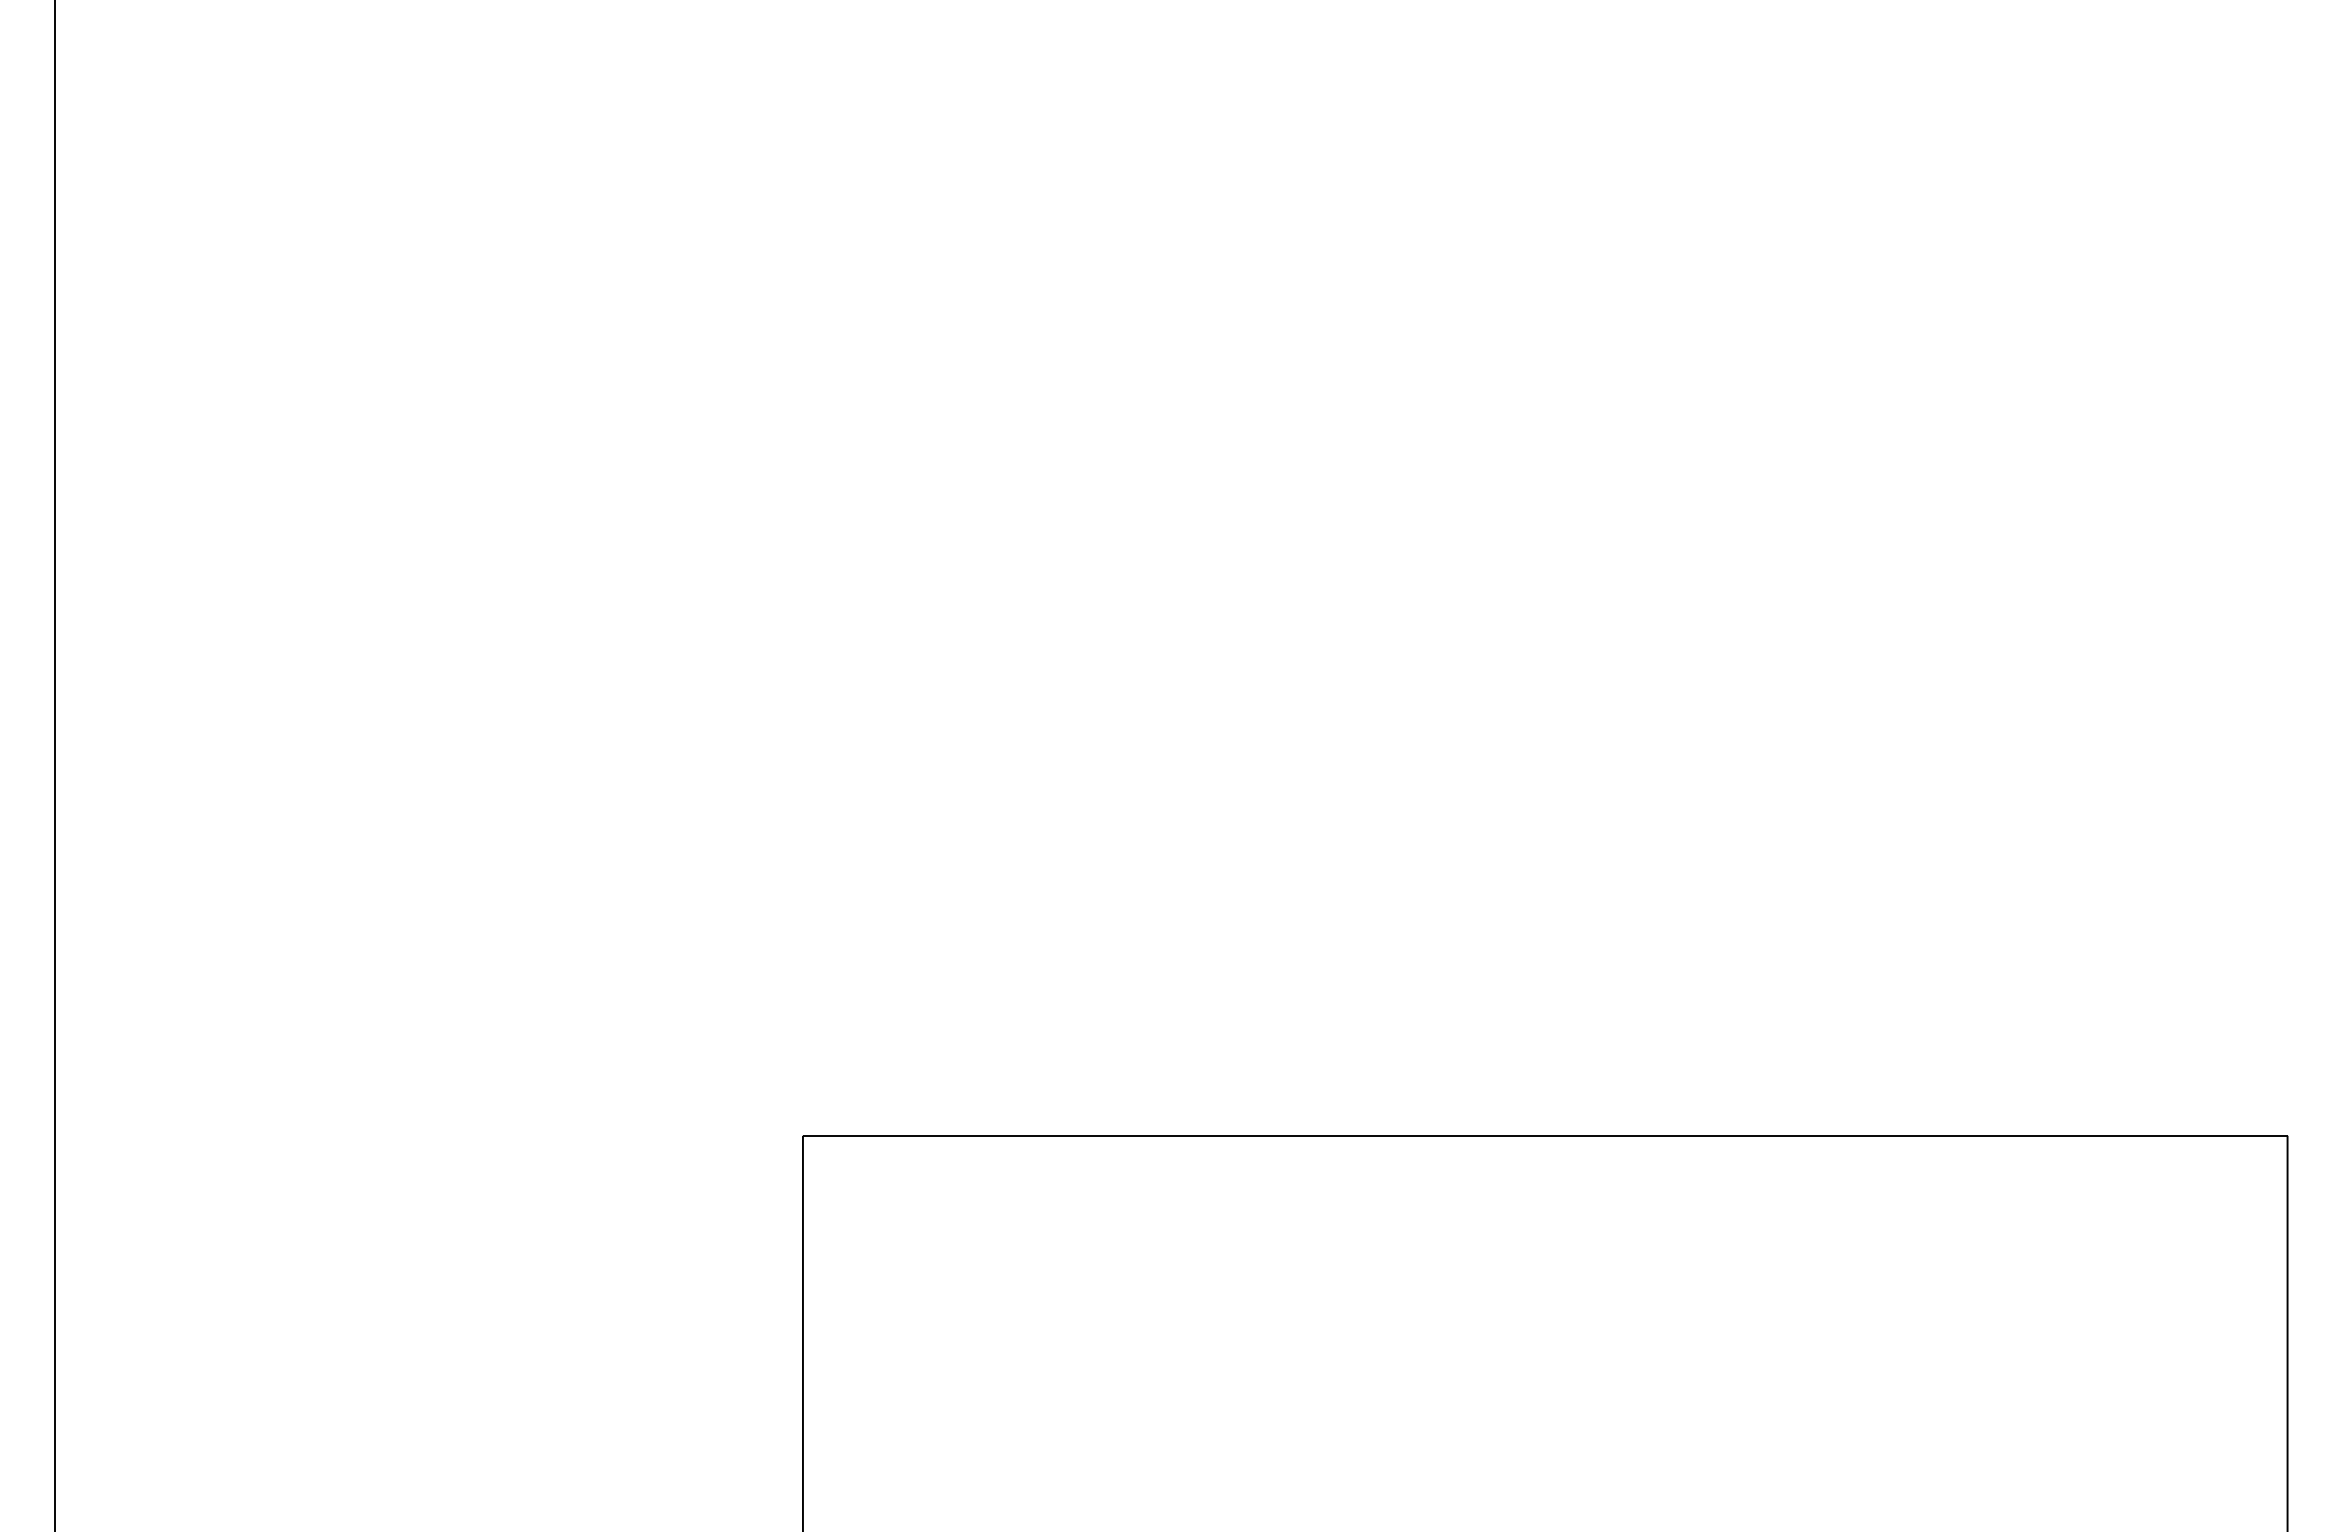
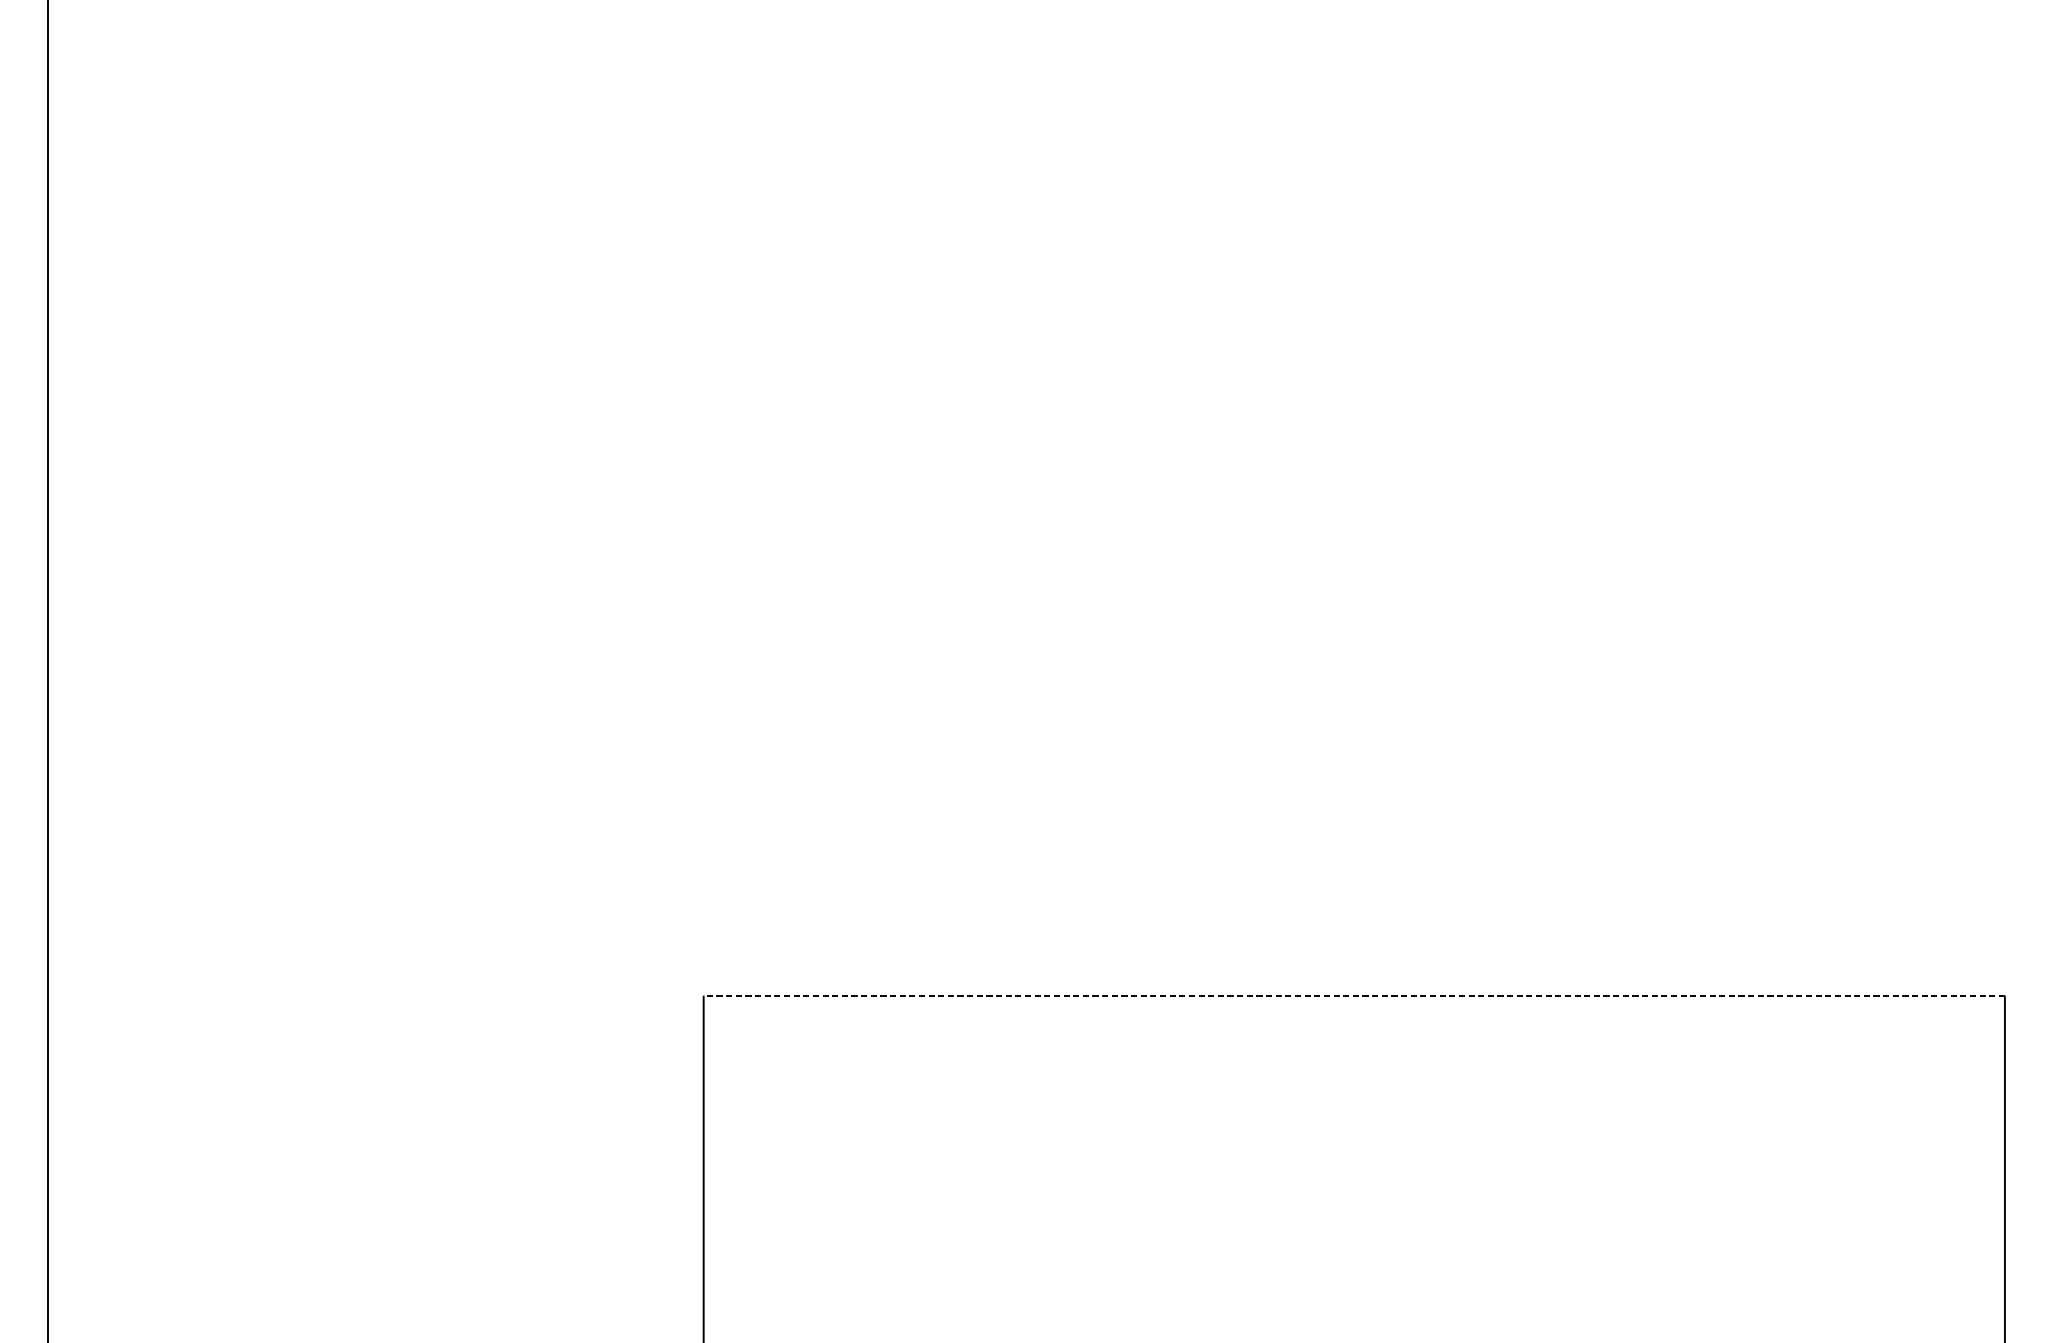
line: (1544, 1135) -> (1353, 995), solid -> dashed

